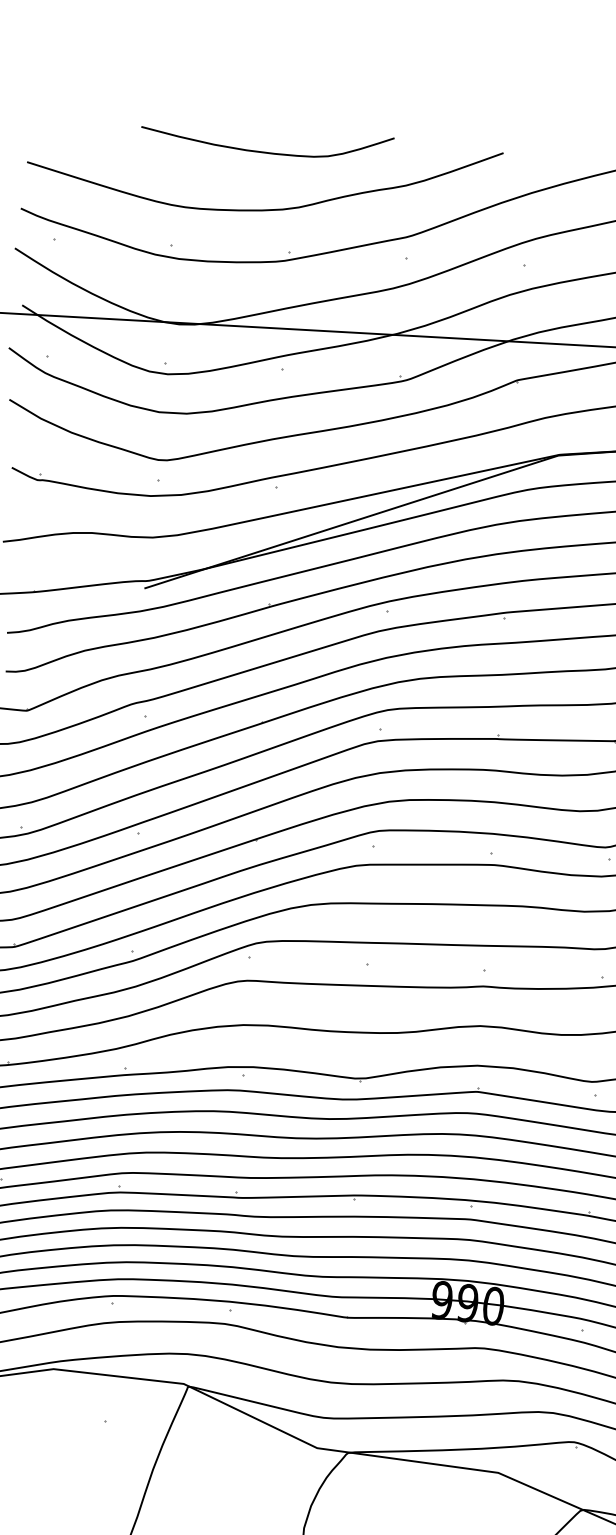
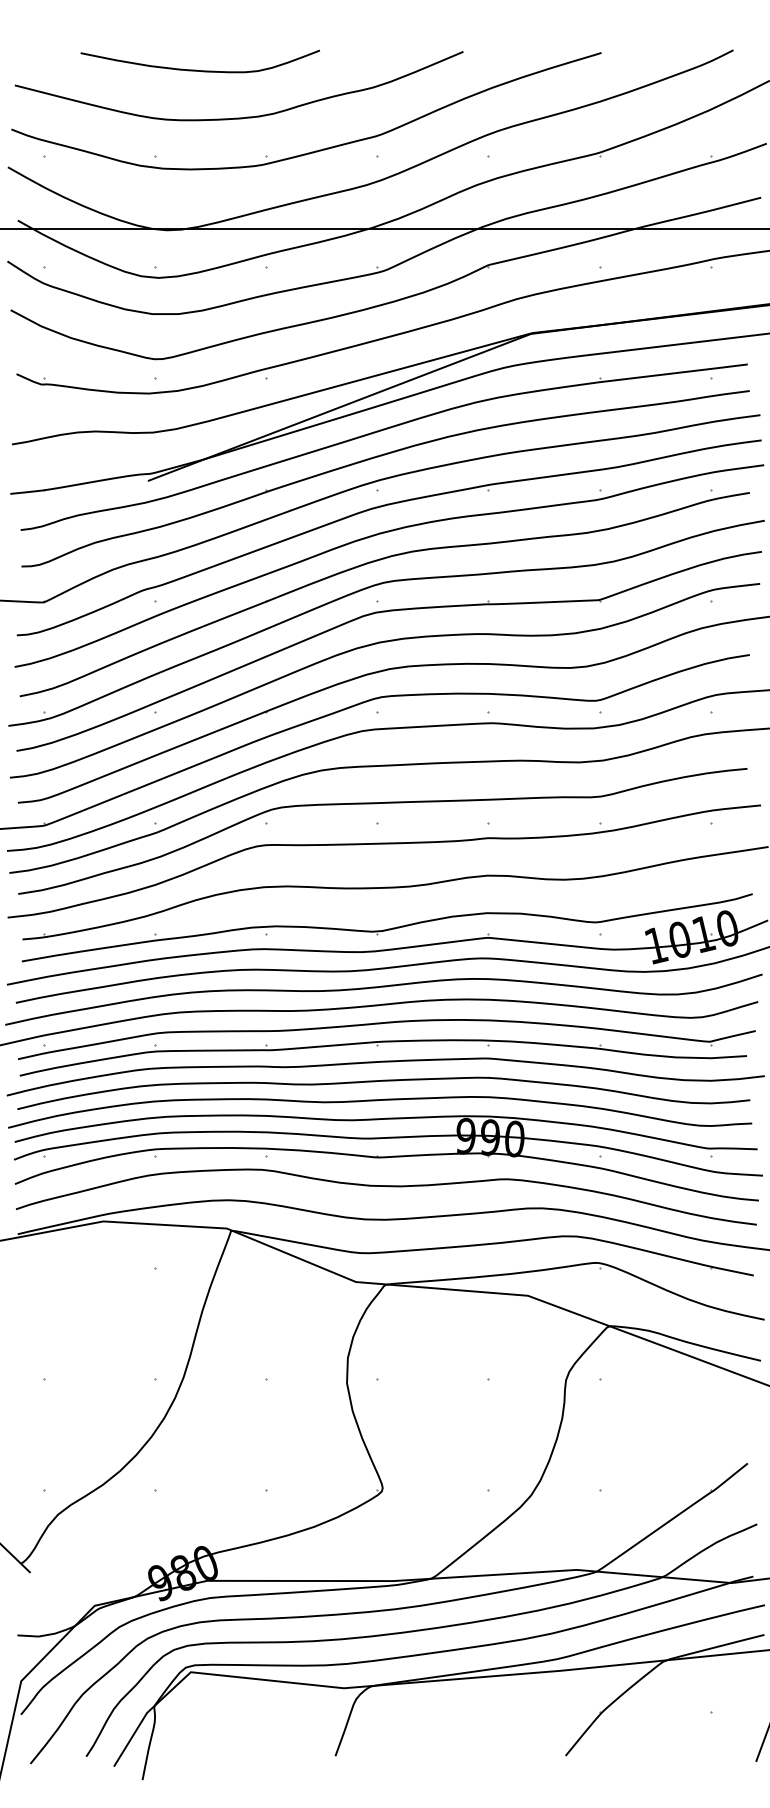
curve: (262, 151) -> (196, 69), moved

